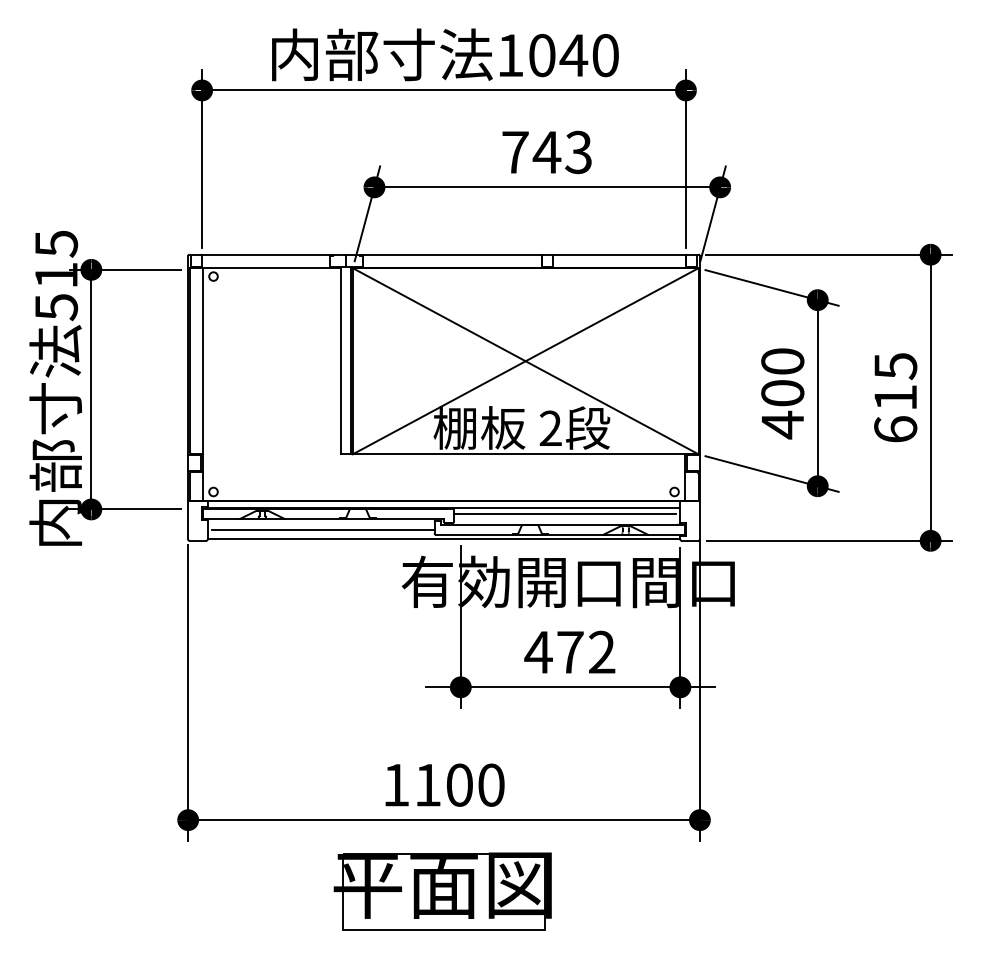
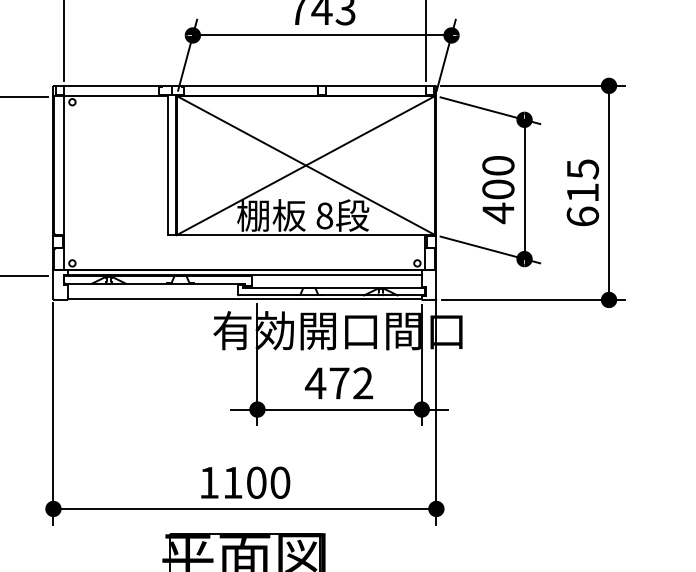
text: (550, 428) -> (324, 215), 2 -> 8
line: (564, 513) -> (335, 279), removed
line: (322, 529) -> (153, 291), removed

